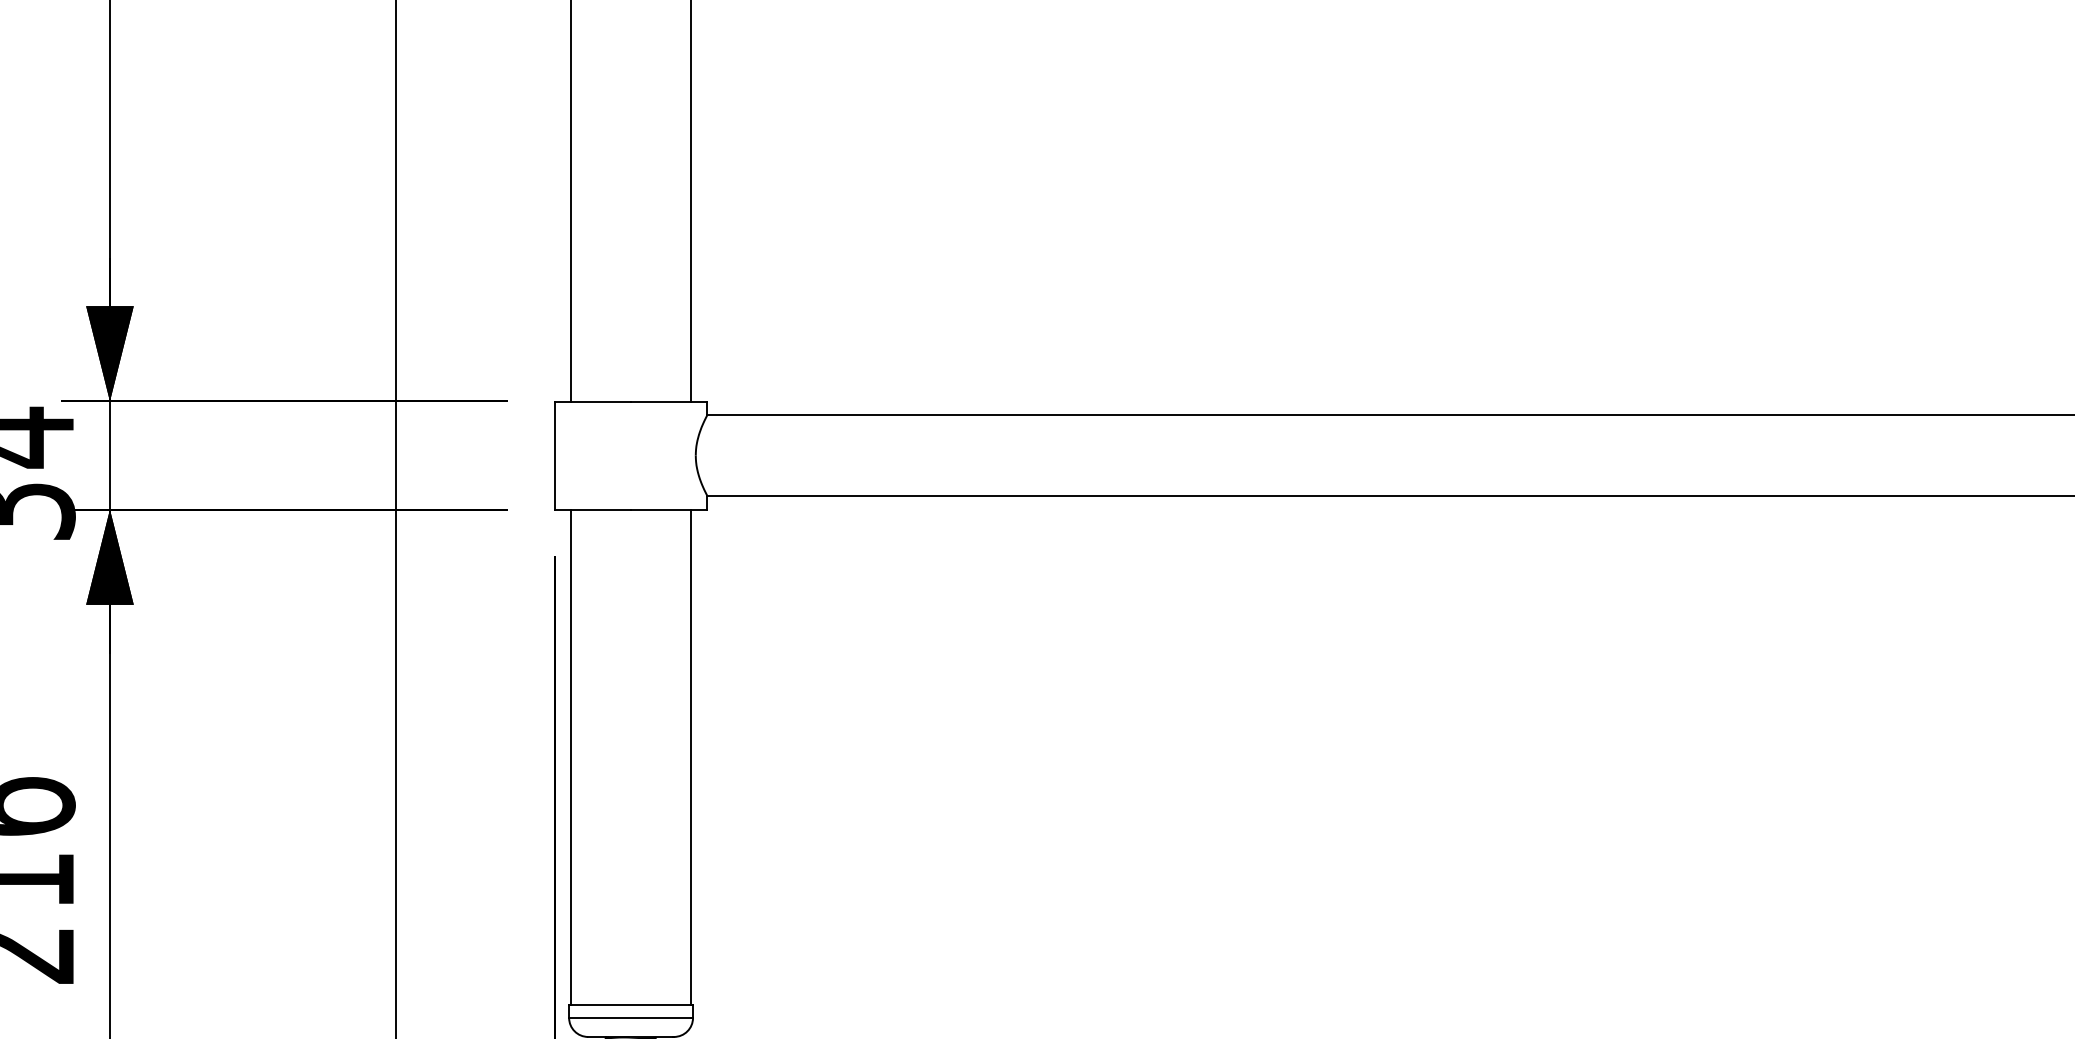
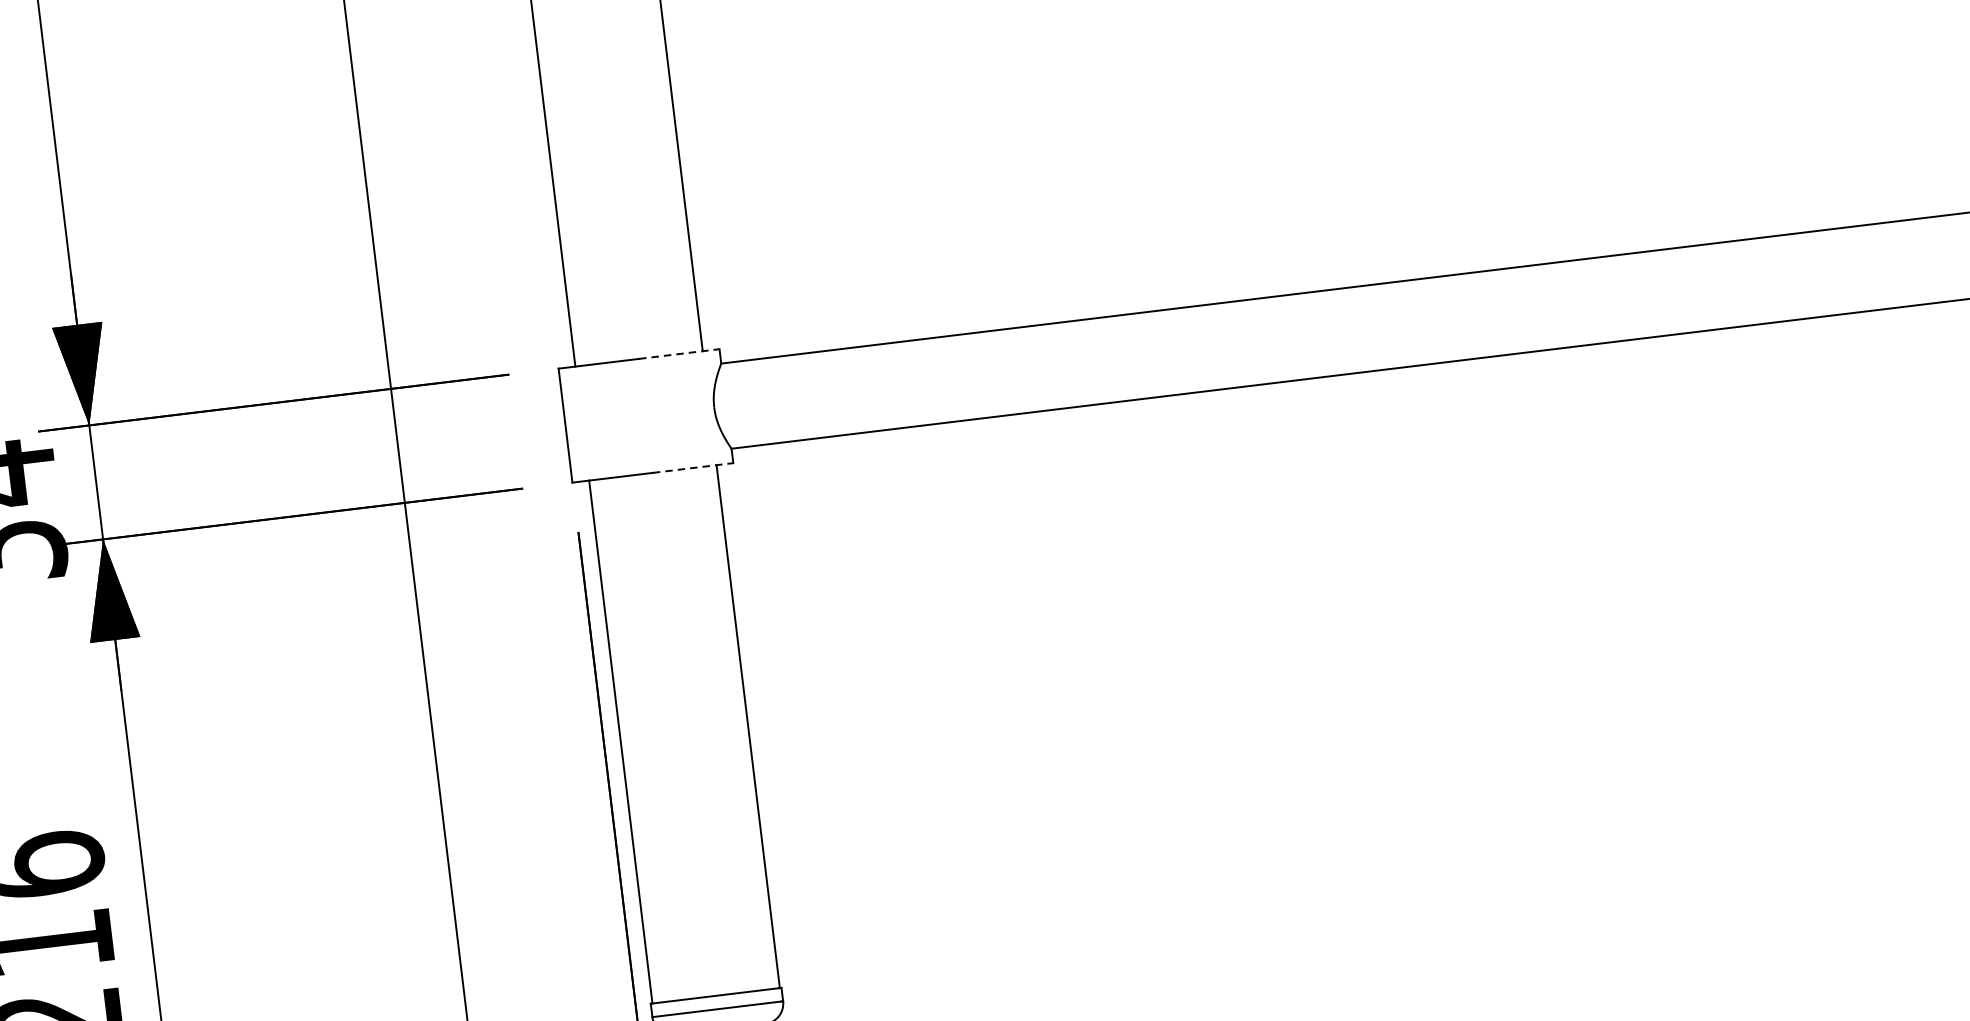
line: (669, 401) -> (679, 354), solid -> dashed
line: (669, 509) -> (693, 467), solid -> dashed

